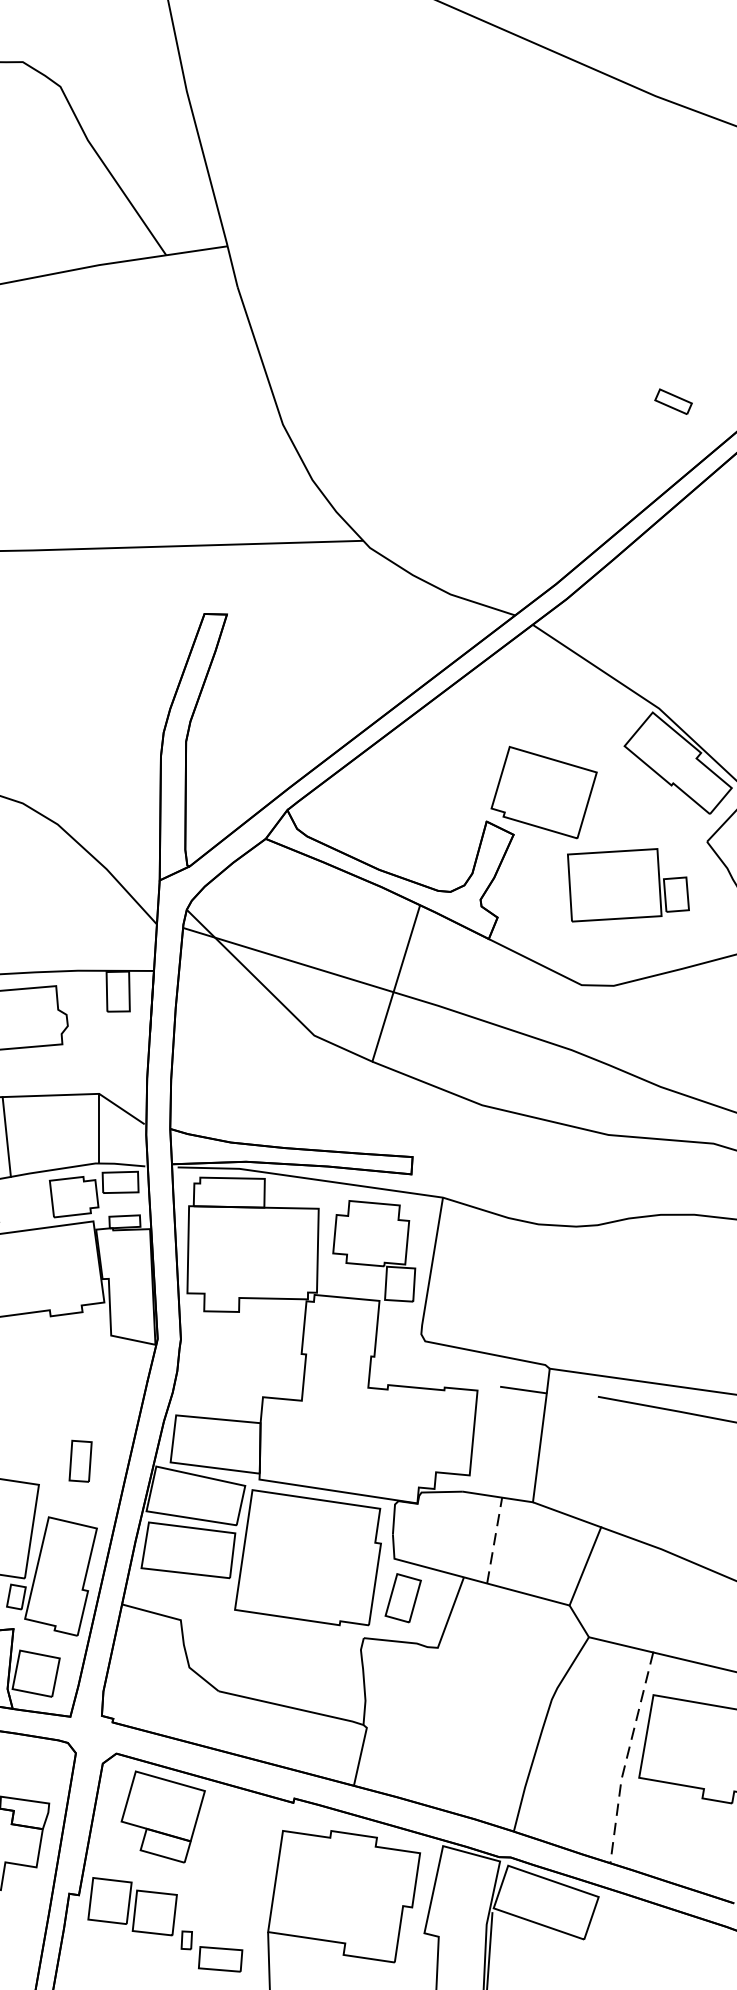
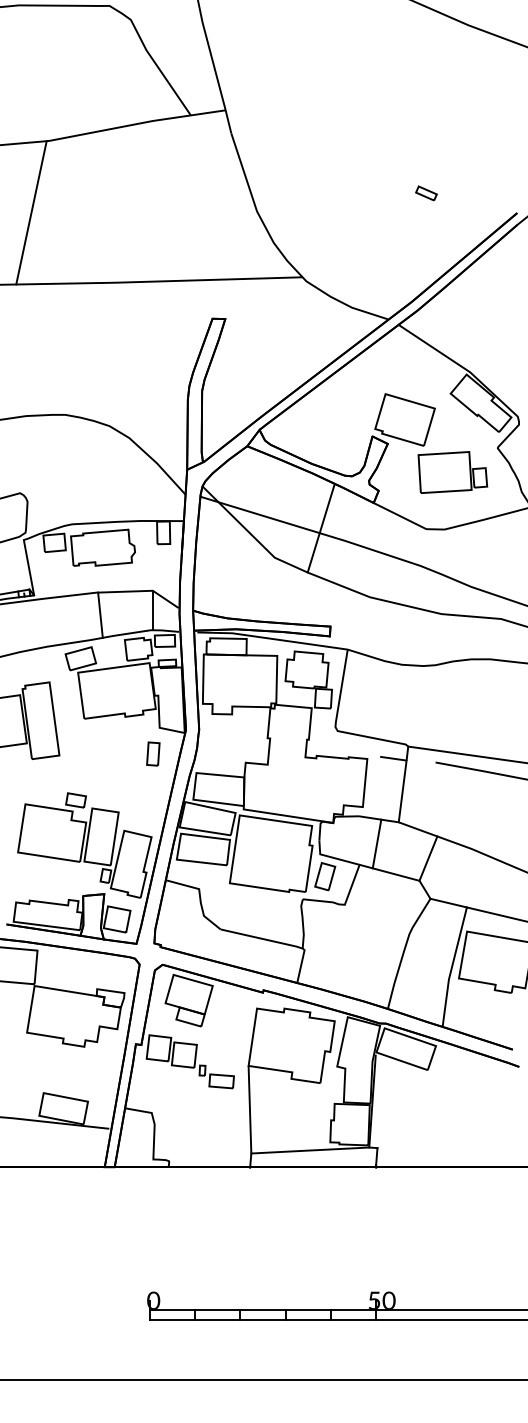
part: (673, 401) -> (426, 193), moved
part: (80, 1460) -> (153, 753), moved
line: (495, 1541) -> (377, 844), dashed -> solid
line: (627, 1756) -> (452, 966), dashed -> solid

